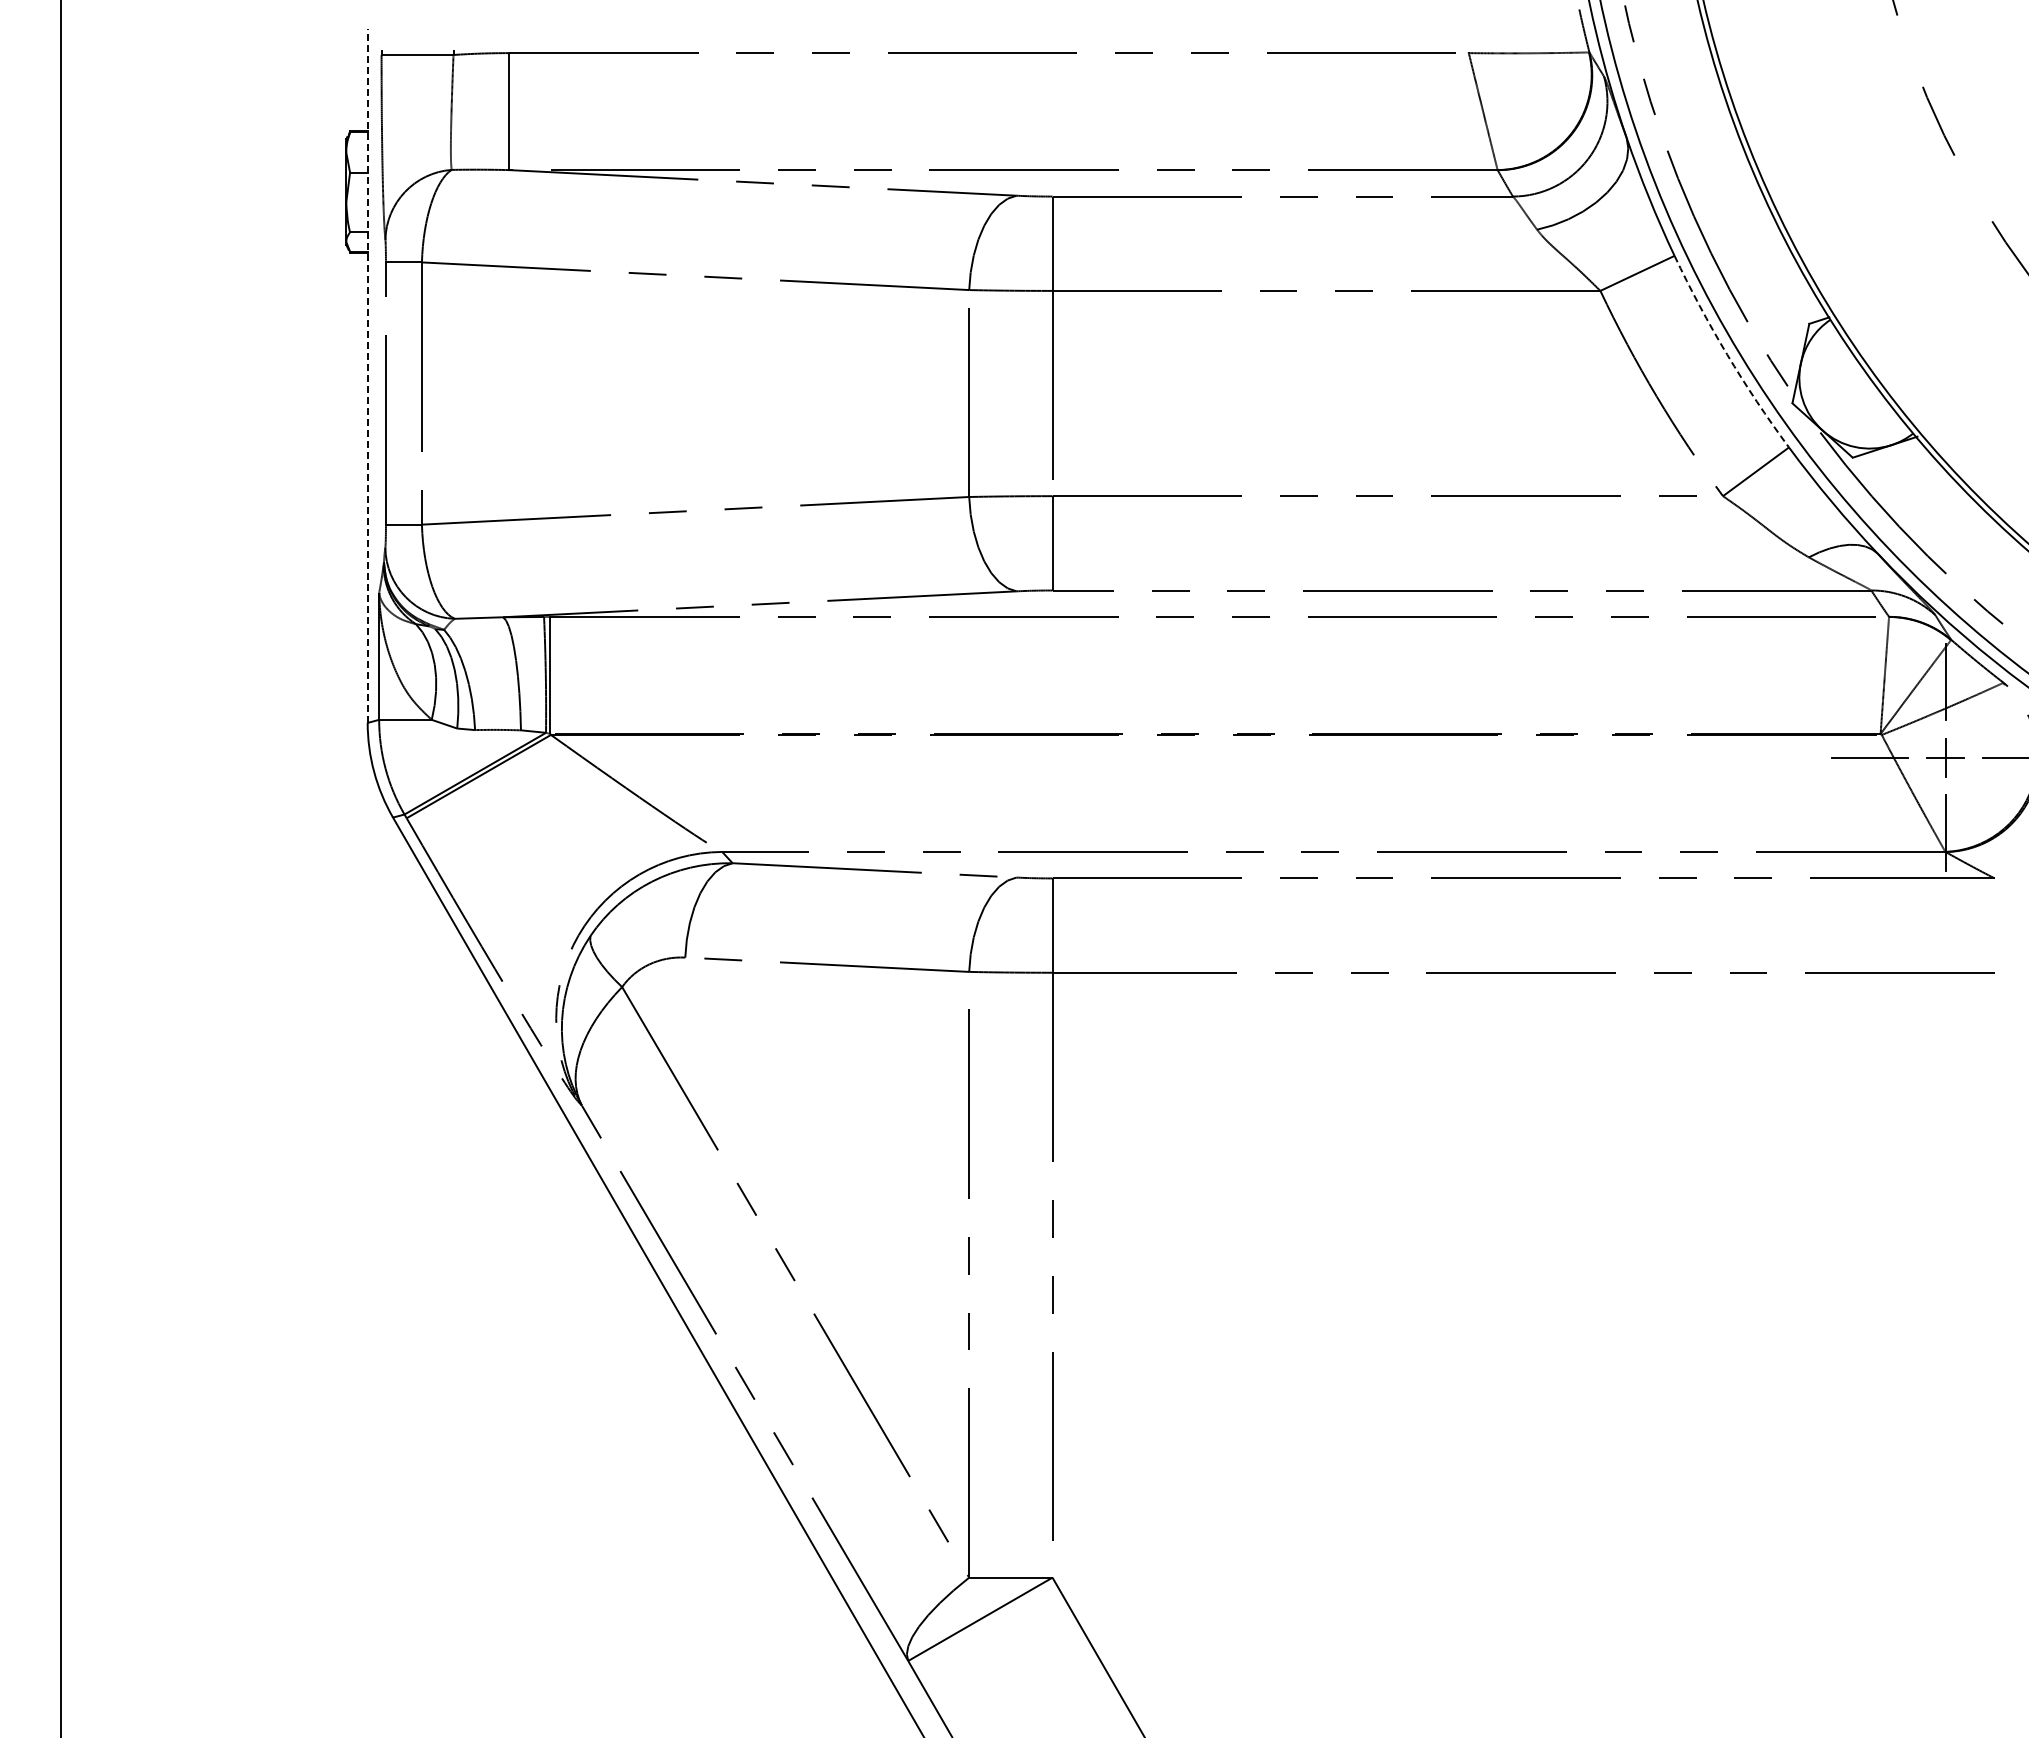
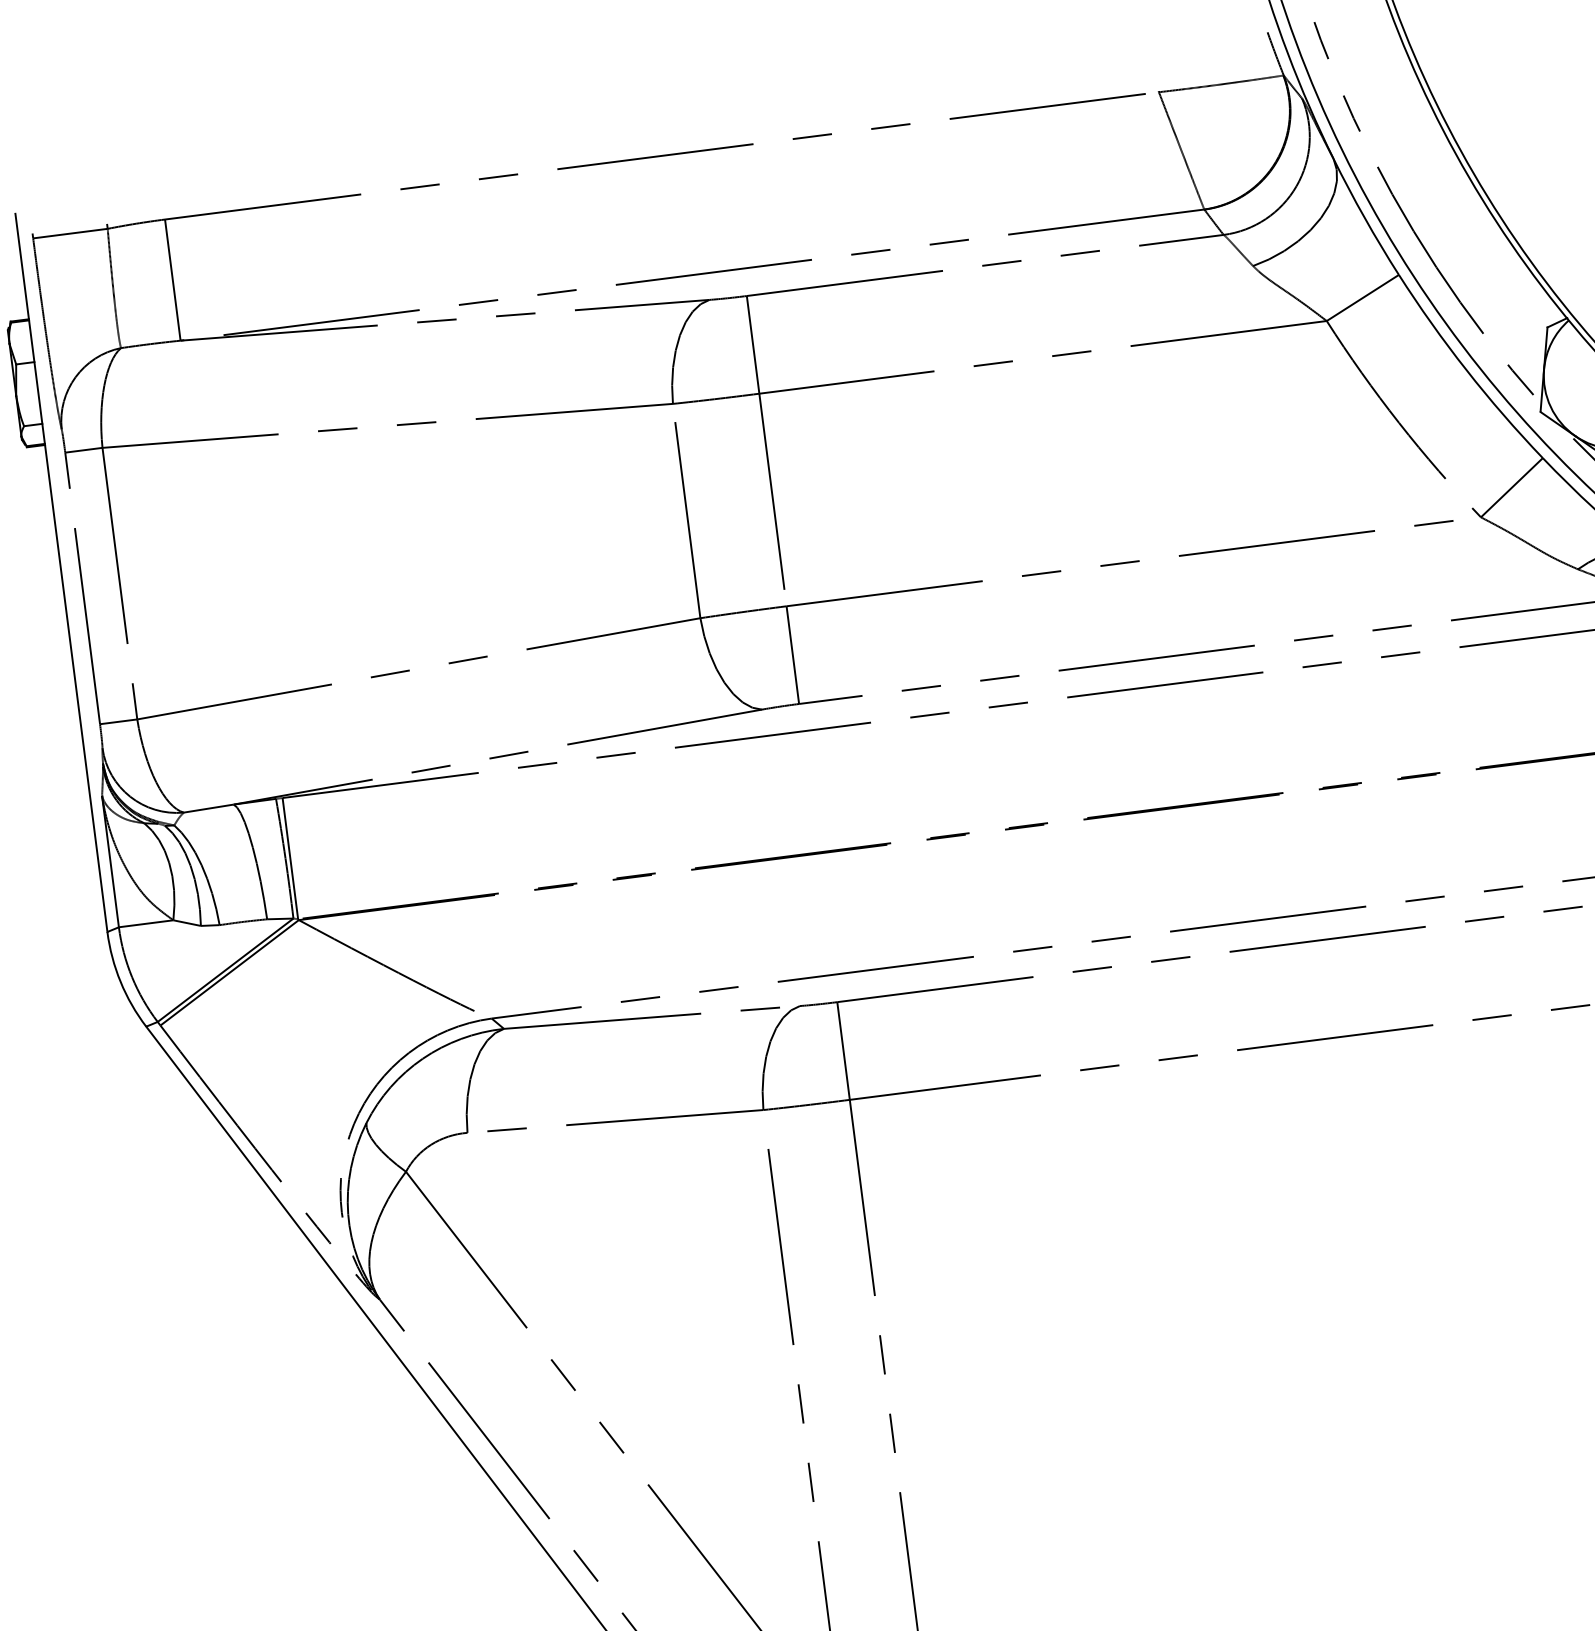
arc: (1727, 354) -> (1466, 370), dashed -> solid
line: (367, 376) -> (61, 573), dashed -> solid

